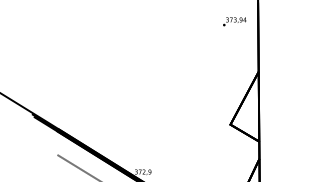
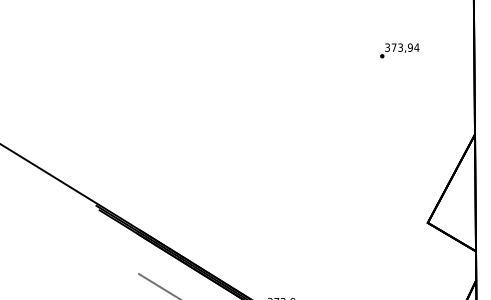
text: (234, 21) -> (399, 50), moved

